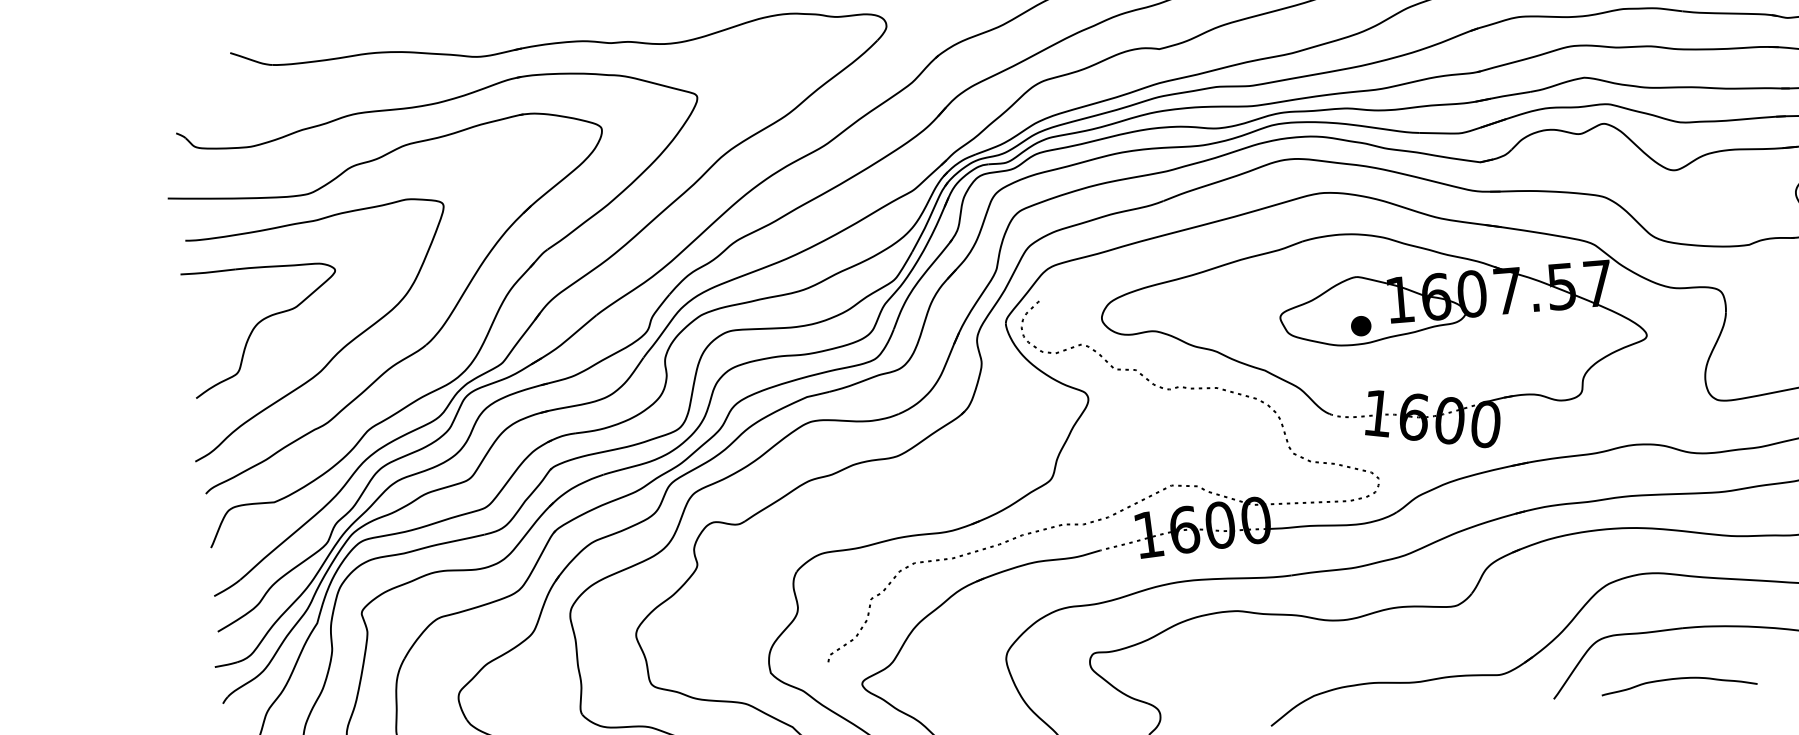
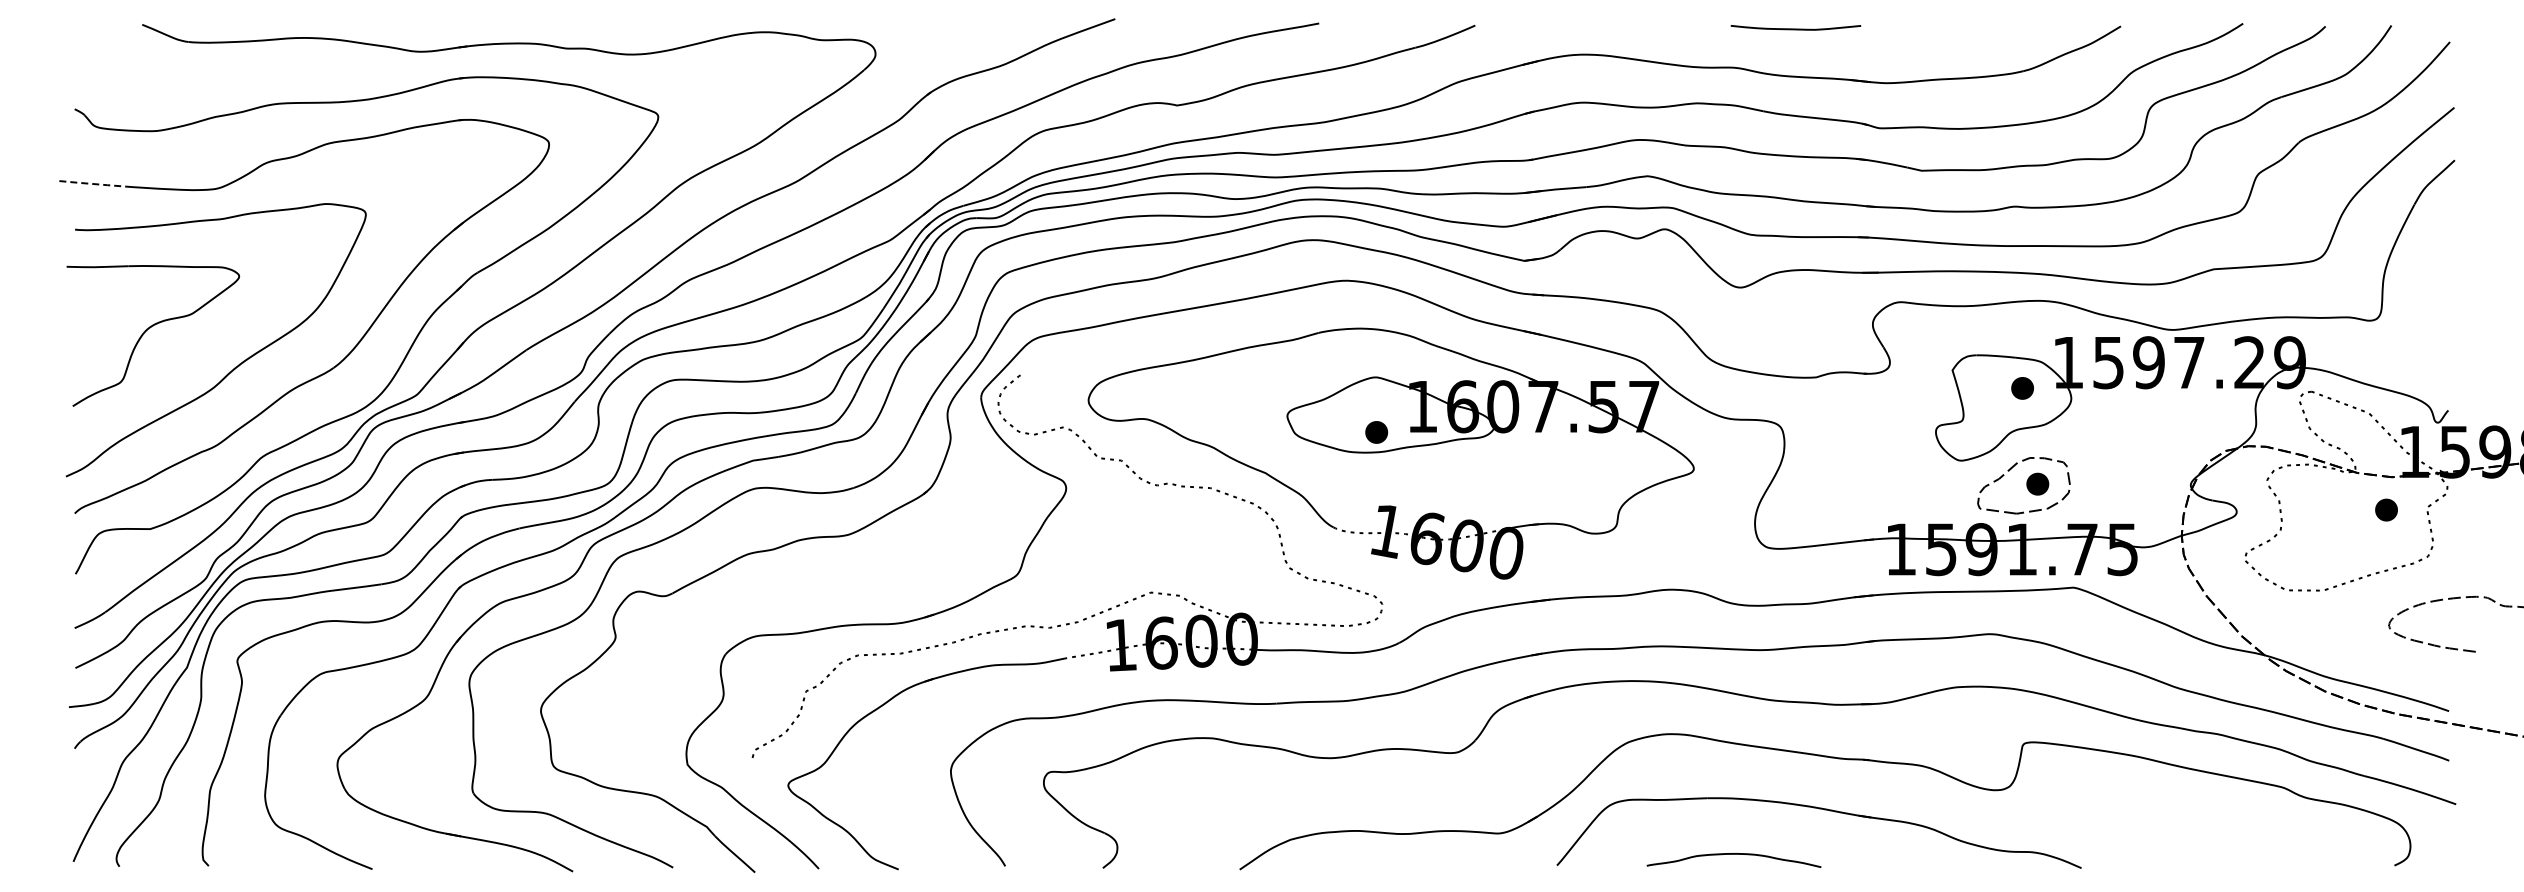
line: (200, 198) -> (95, 184), solid -> dashed
curve: (1678, 679) -> (1733, 854), moved

